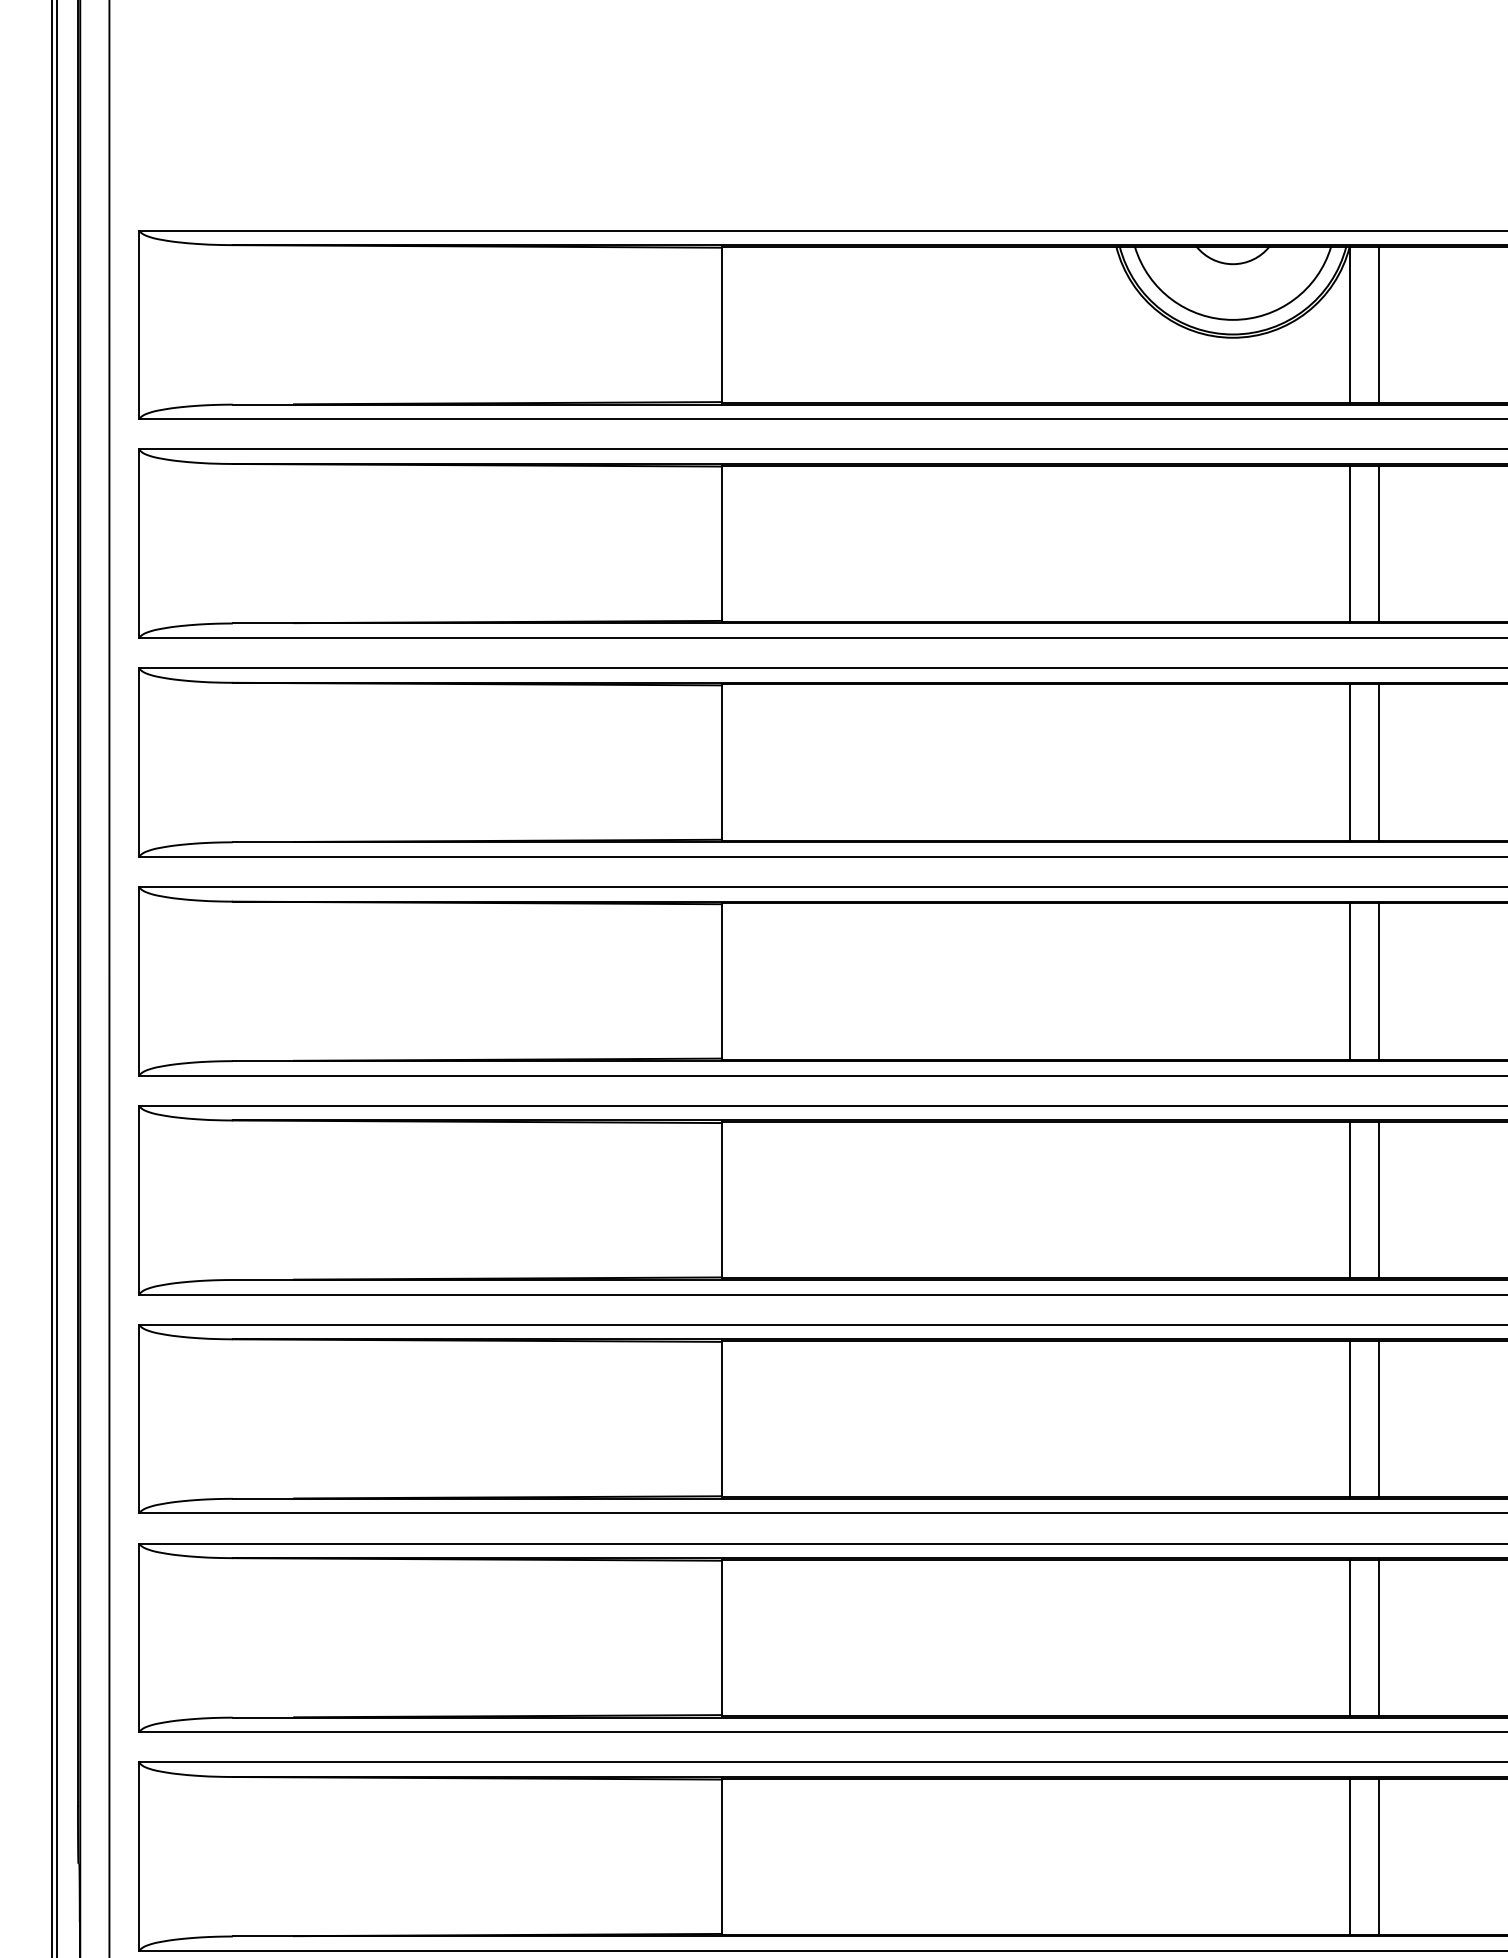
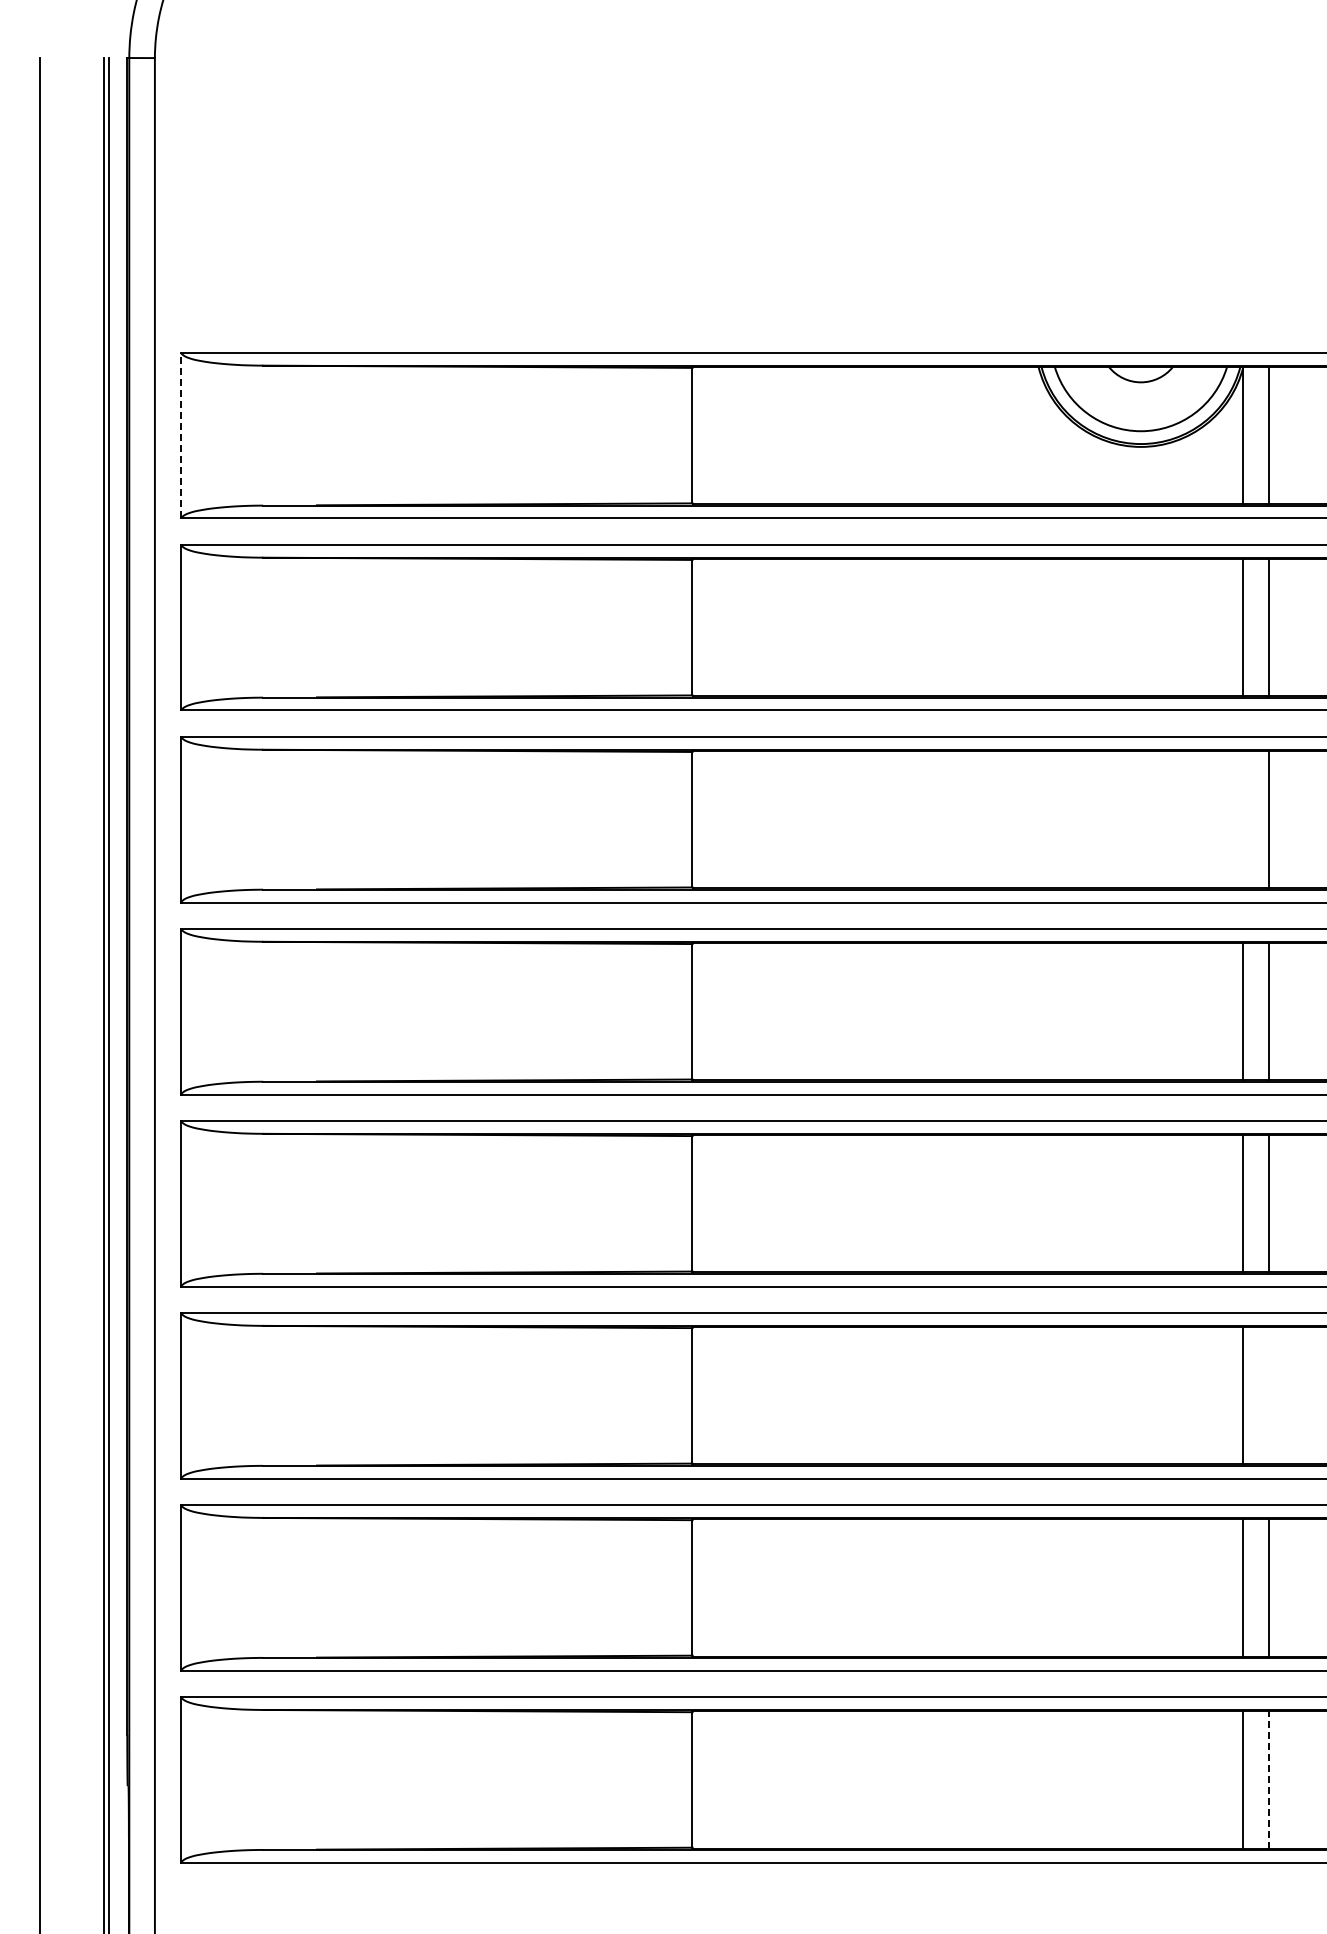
line: (138, 324) -> (180, 435), solid -> dashed
line: (1349, 762) -> (1243, 819), removed
line: (1378, 1418) -> (1268, 1395), removed
line: (1378, 1856) -> (1268, 1779), solid -> dashed

